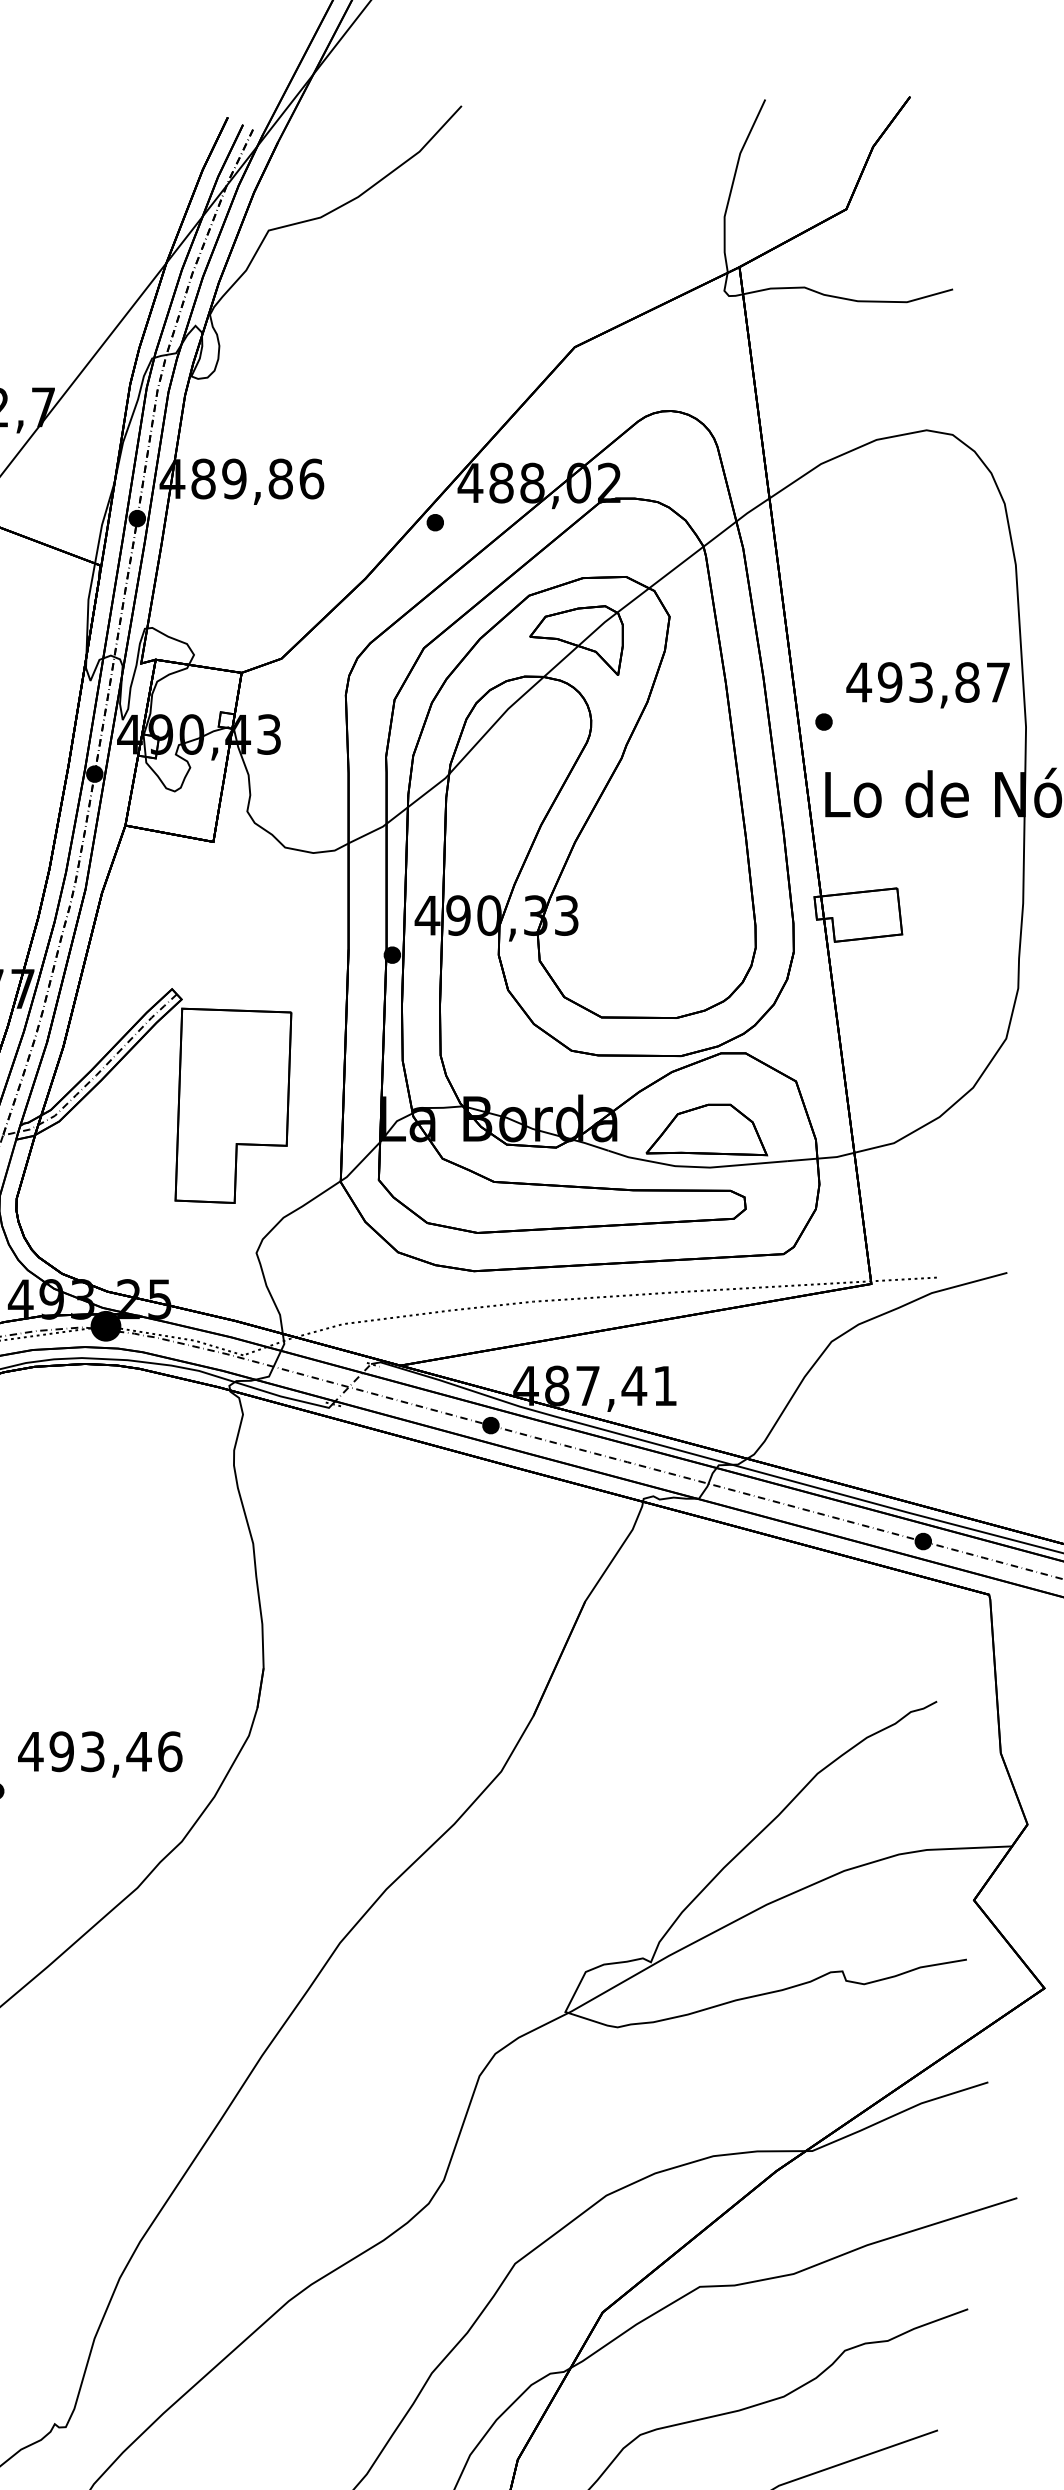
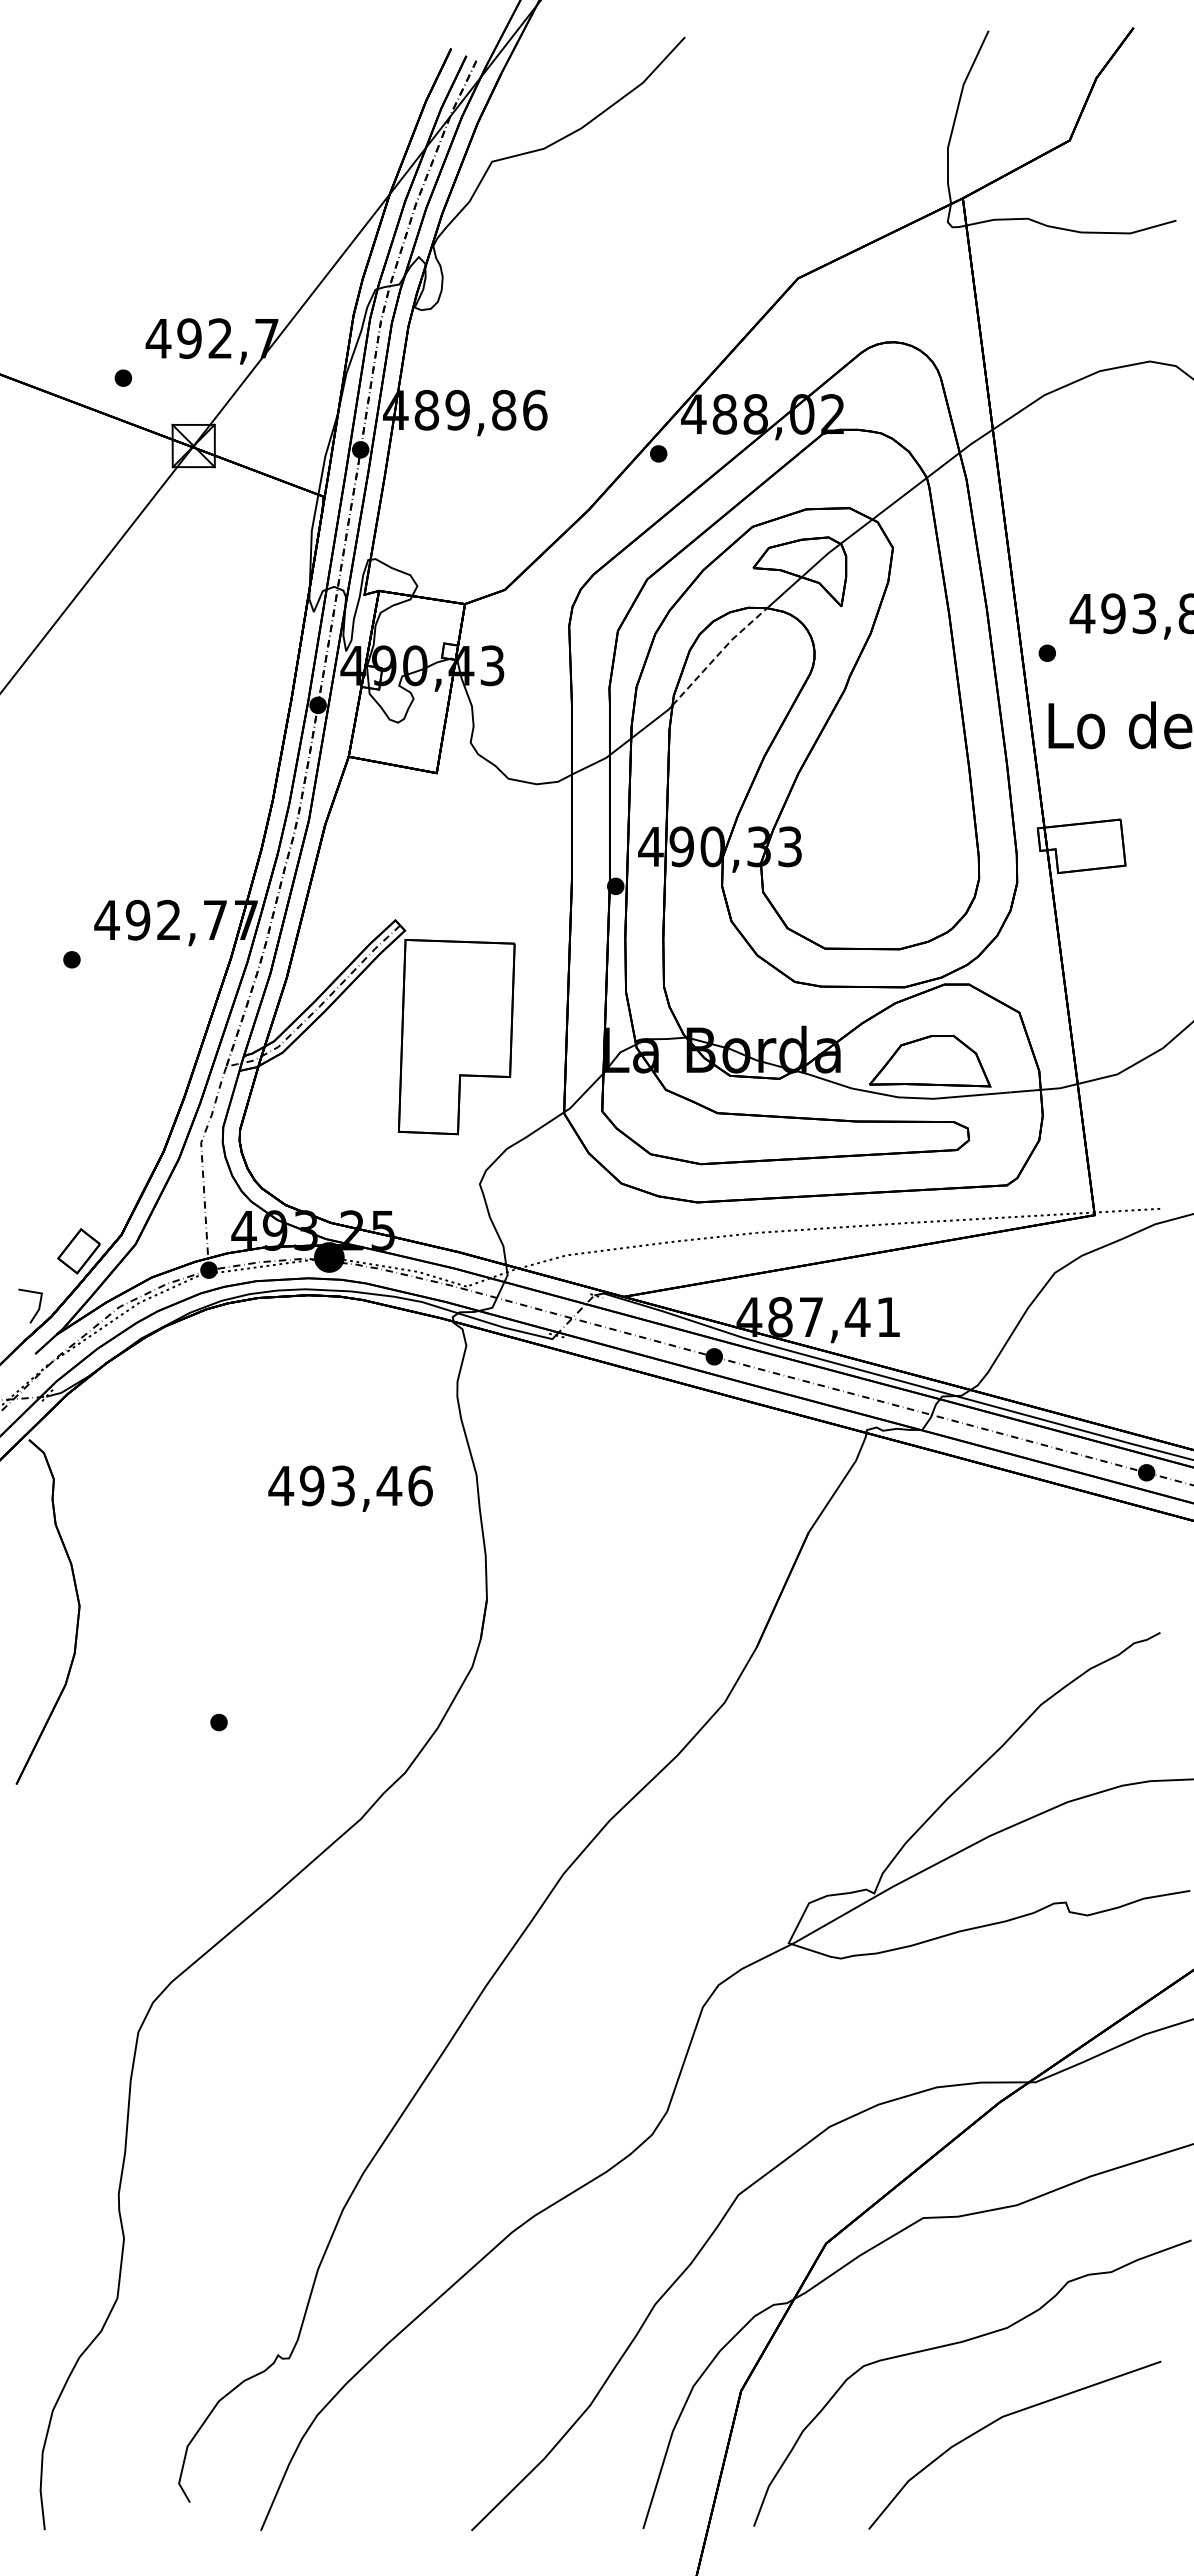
line: (495, 723) -> (718, 654), solid -> dashed
text: (100, 1754) -> (350, 1488), moved

